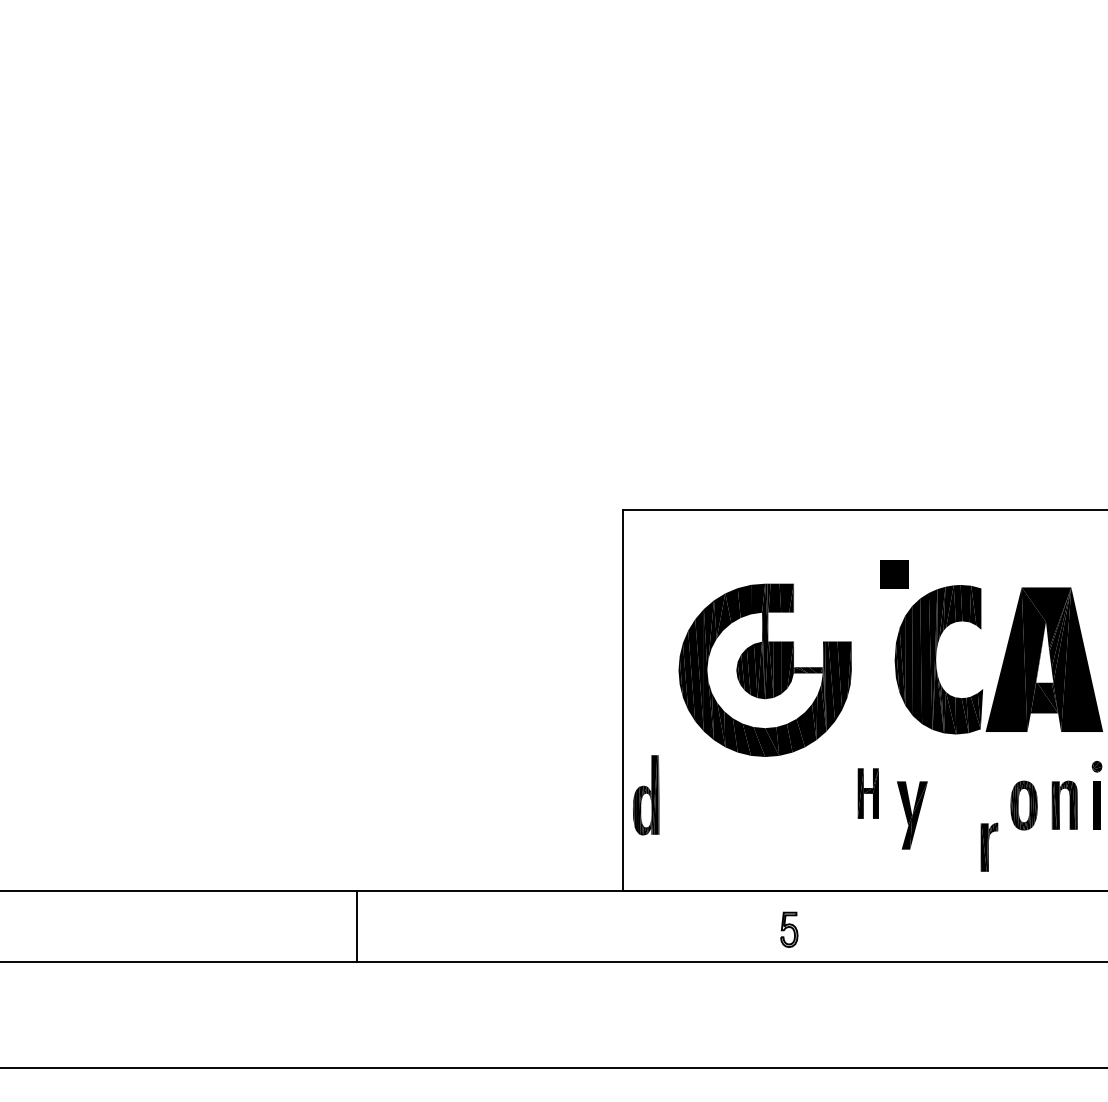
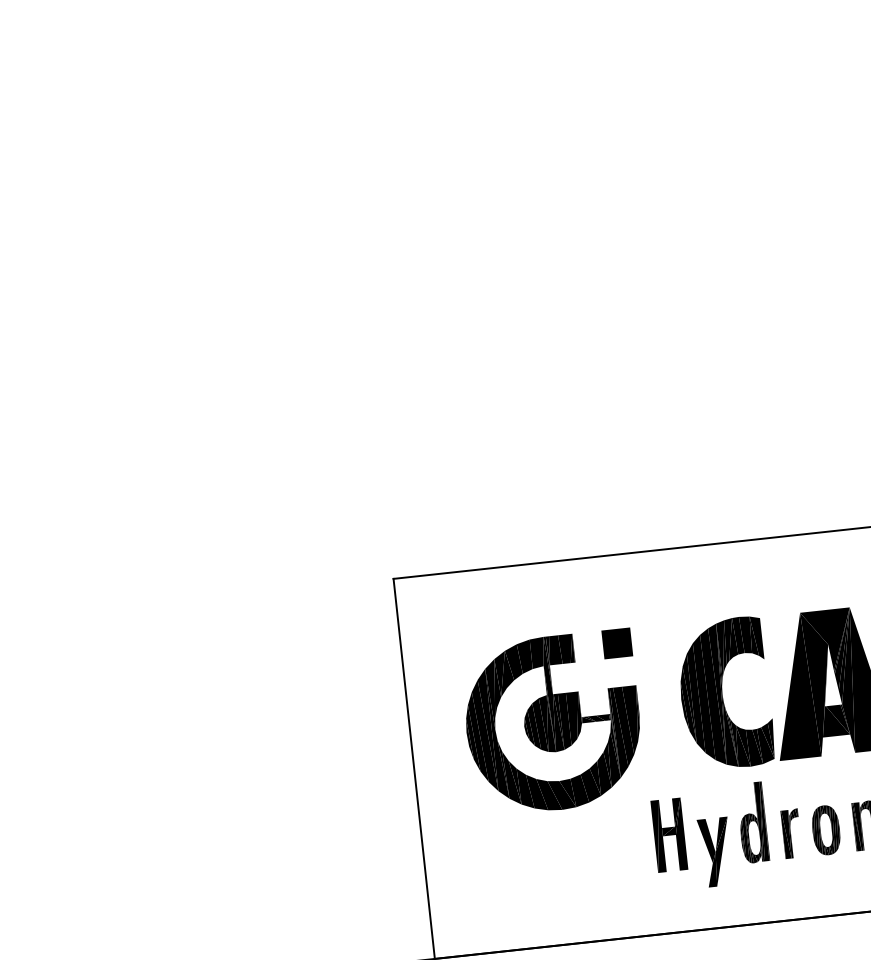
part: (894, 574) -> (617, 643), moved
part: (868, 793) -> (669, 835), size x1.43
part: (646, 795) -> (753, 823), moved
part: (989, 846) -> (791, 832), moved

